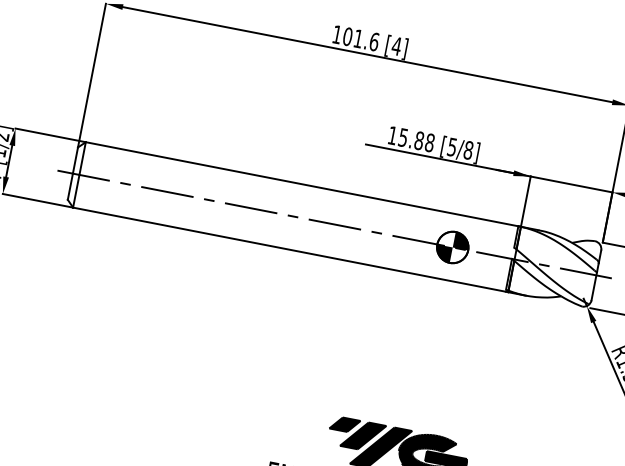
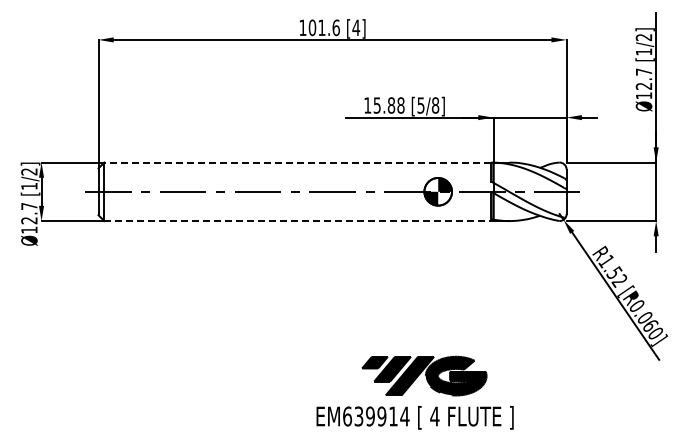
line: (301, 184) -> (297, 162), solid -> dashed
line: (288, 250) -> (297, 221), solid -> dashed

